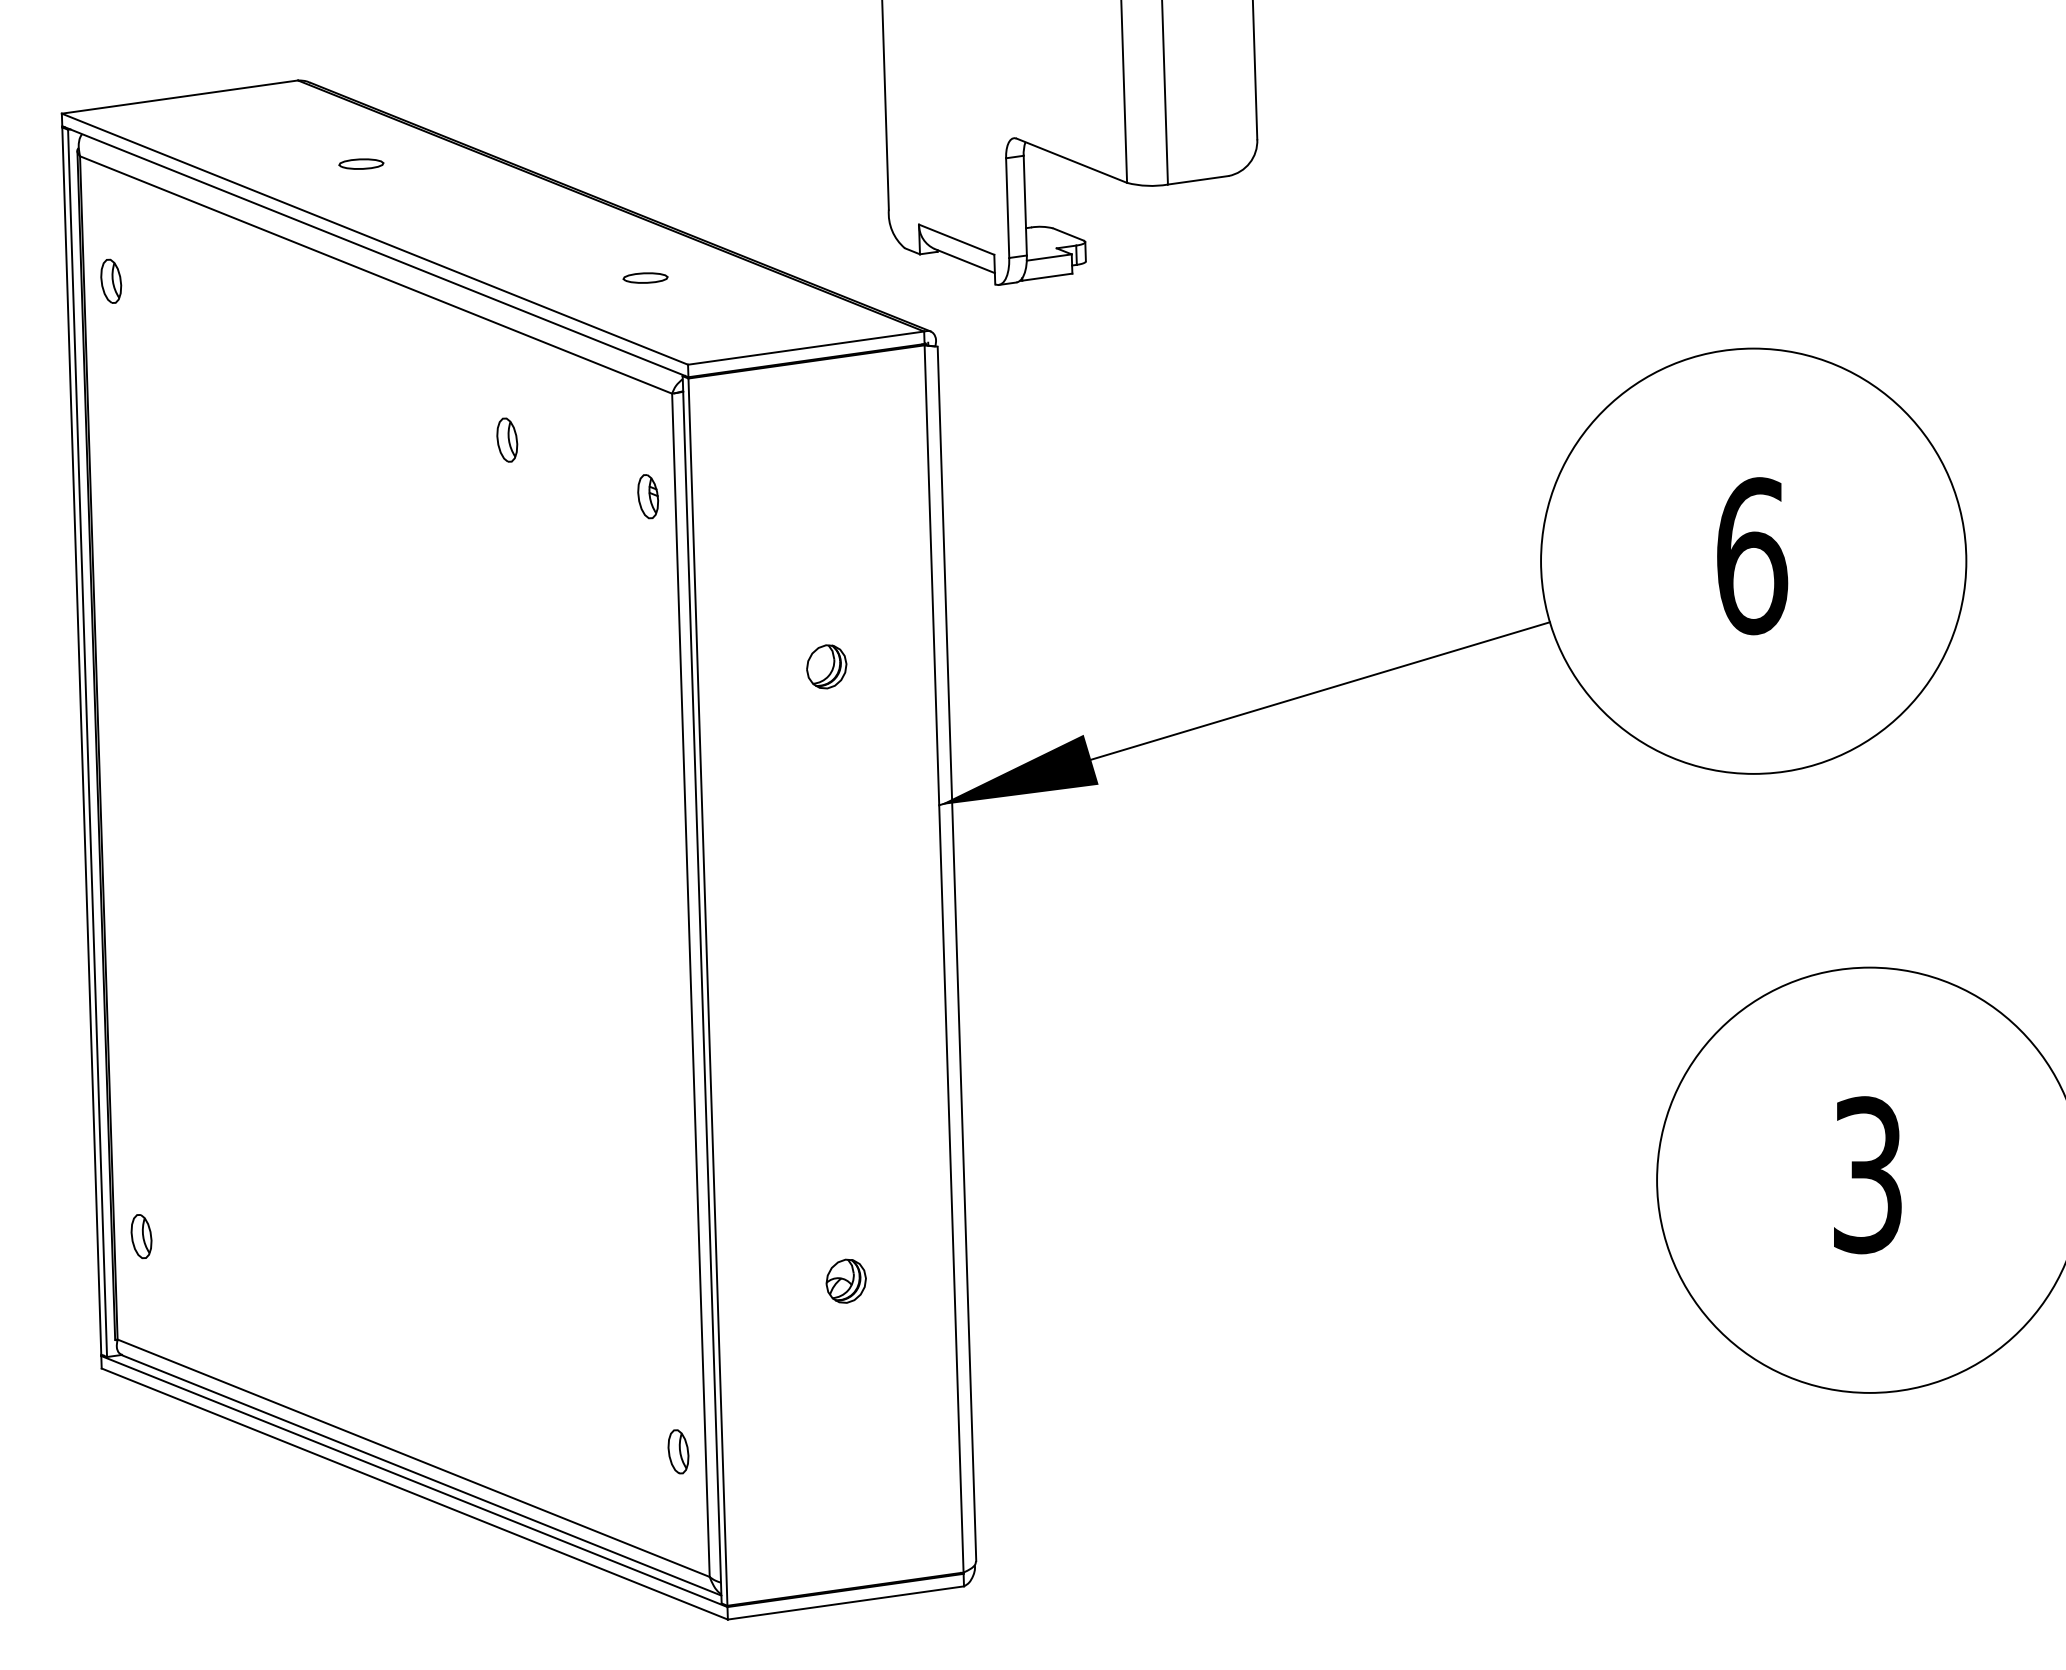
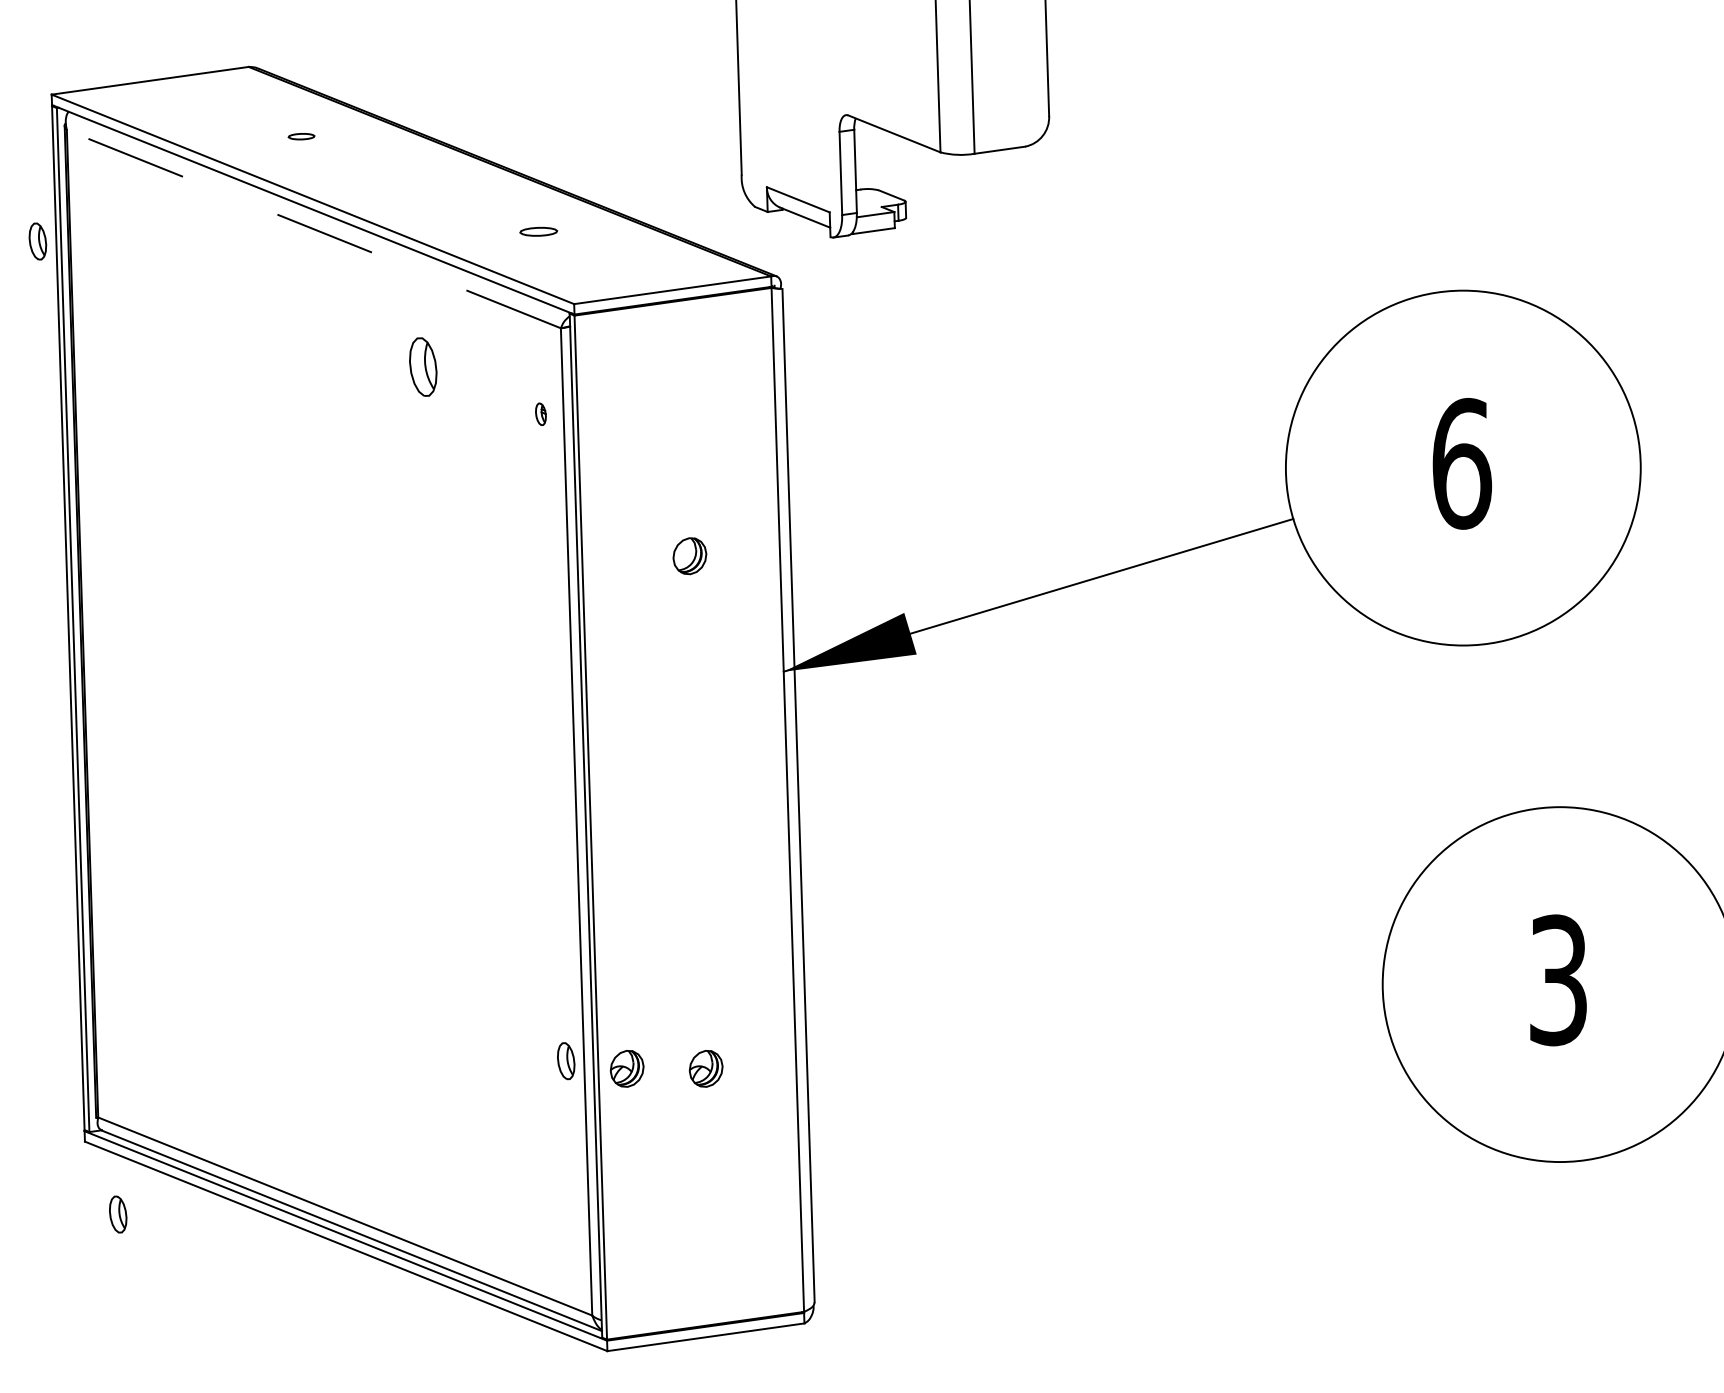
part: (361, 163) -> (301, 136), size x0.7
line: (375, 275) -> (313, 229), solid -> dashed
part: (110, 281) -> (37, 241), moved
part: (507, 439) -> (423, 366), size x1.6
part: (647, 497) -> (540, 414), size x0.6
part: (141, 1236) -> (118, 1214), moved
part: (750, 1280) -> (626, 1068), added
part: (678, 1452) -> (566, 1061), moved

